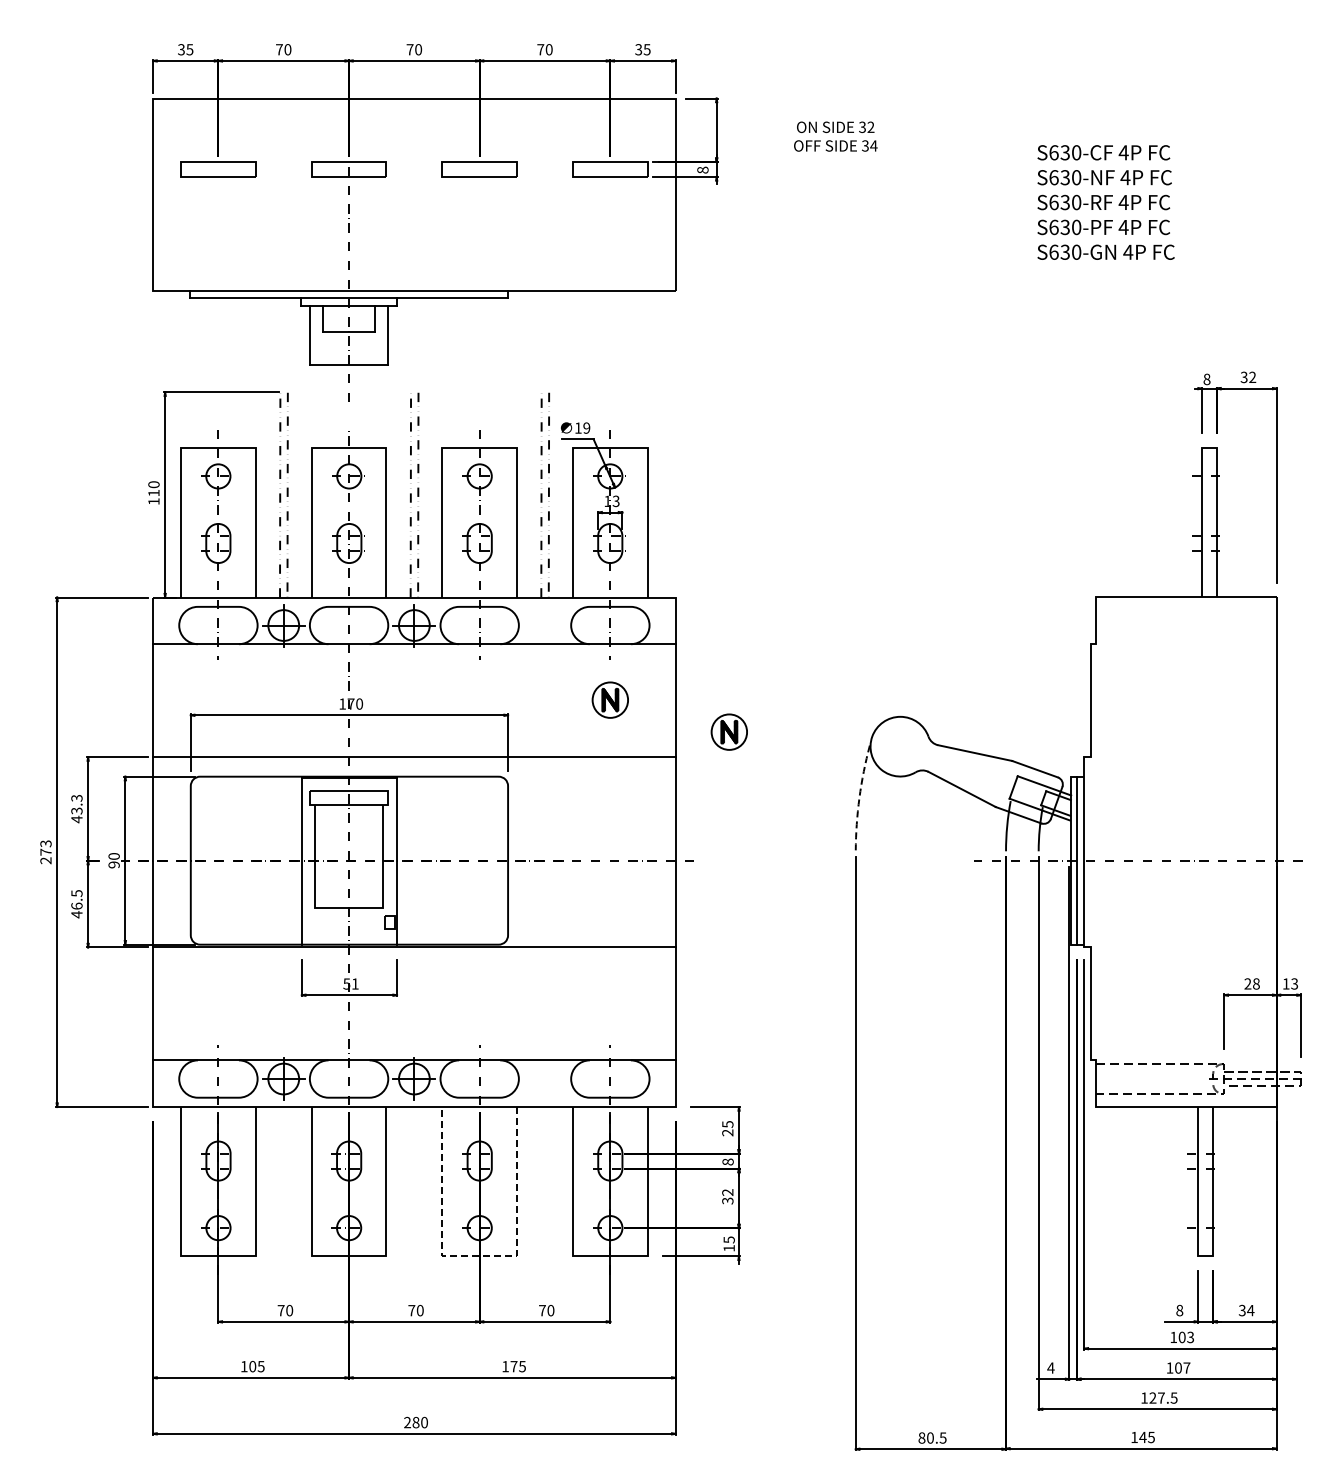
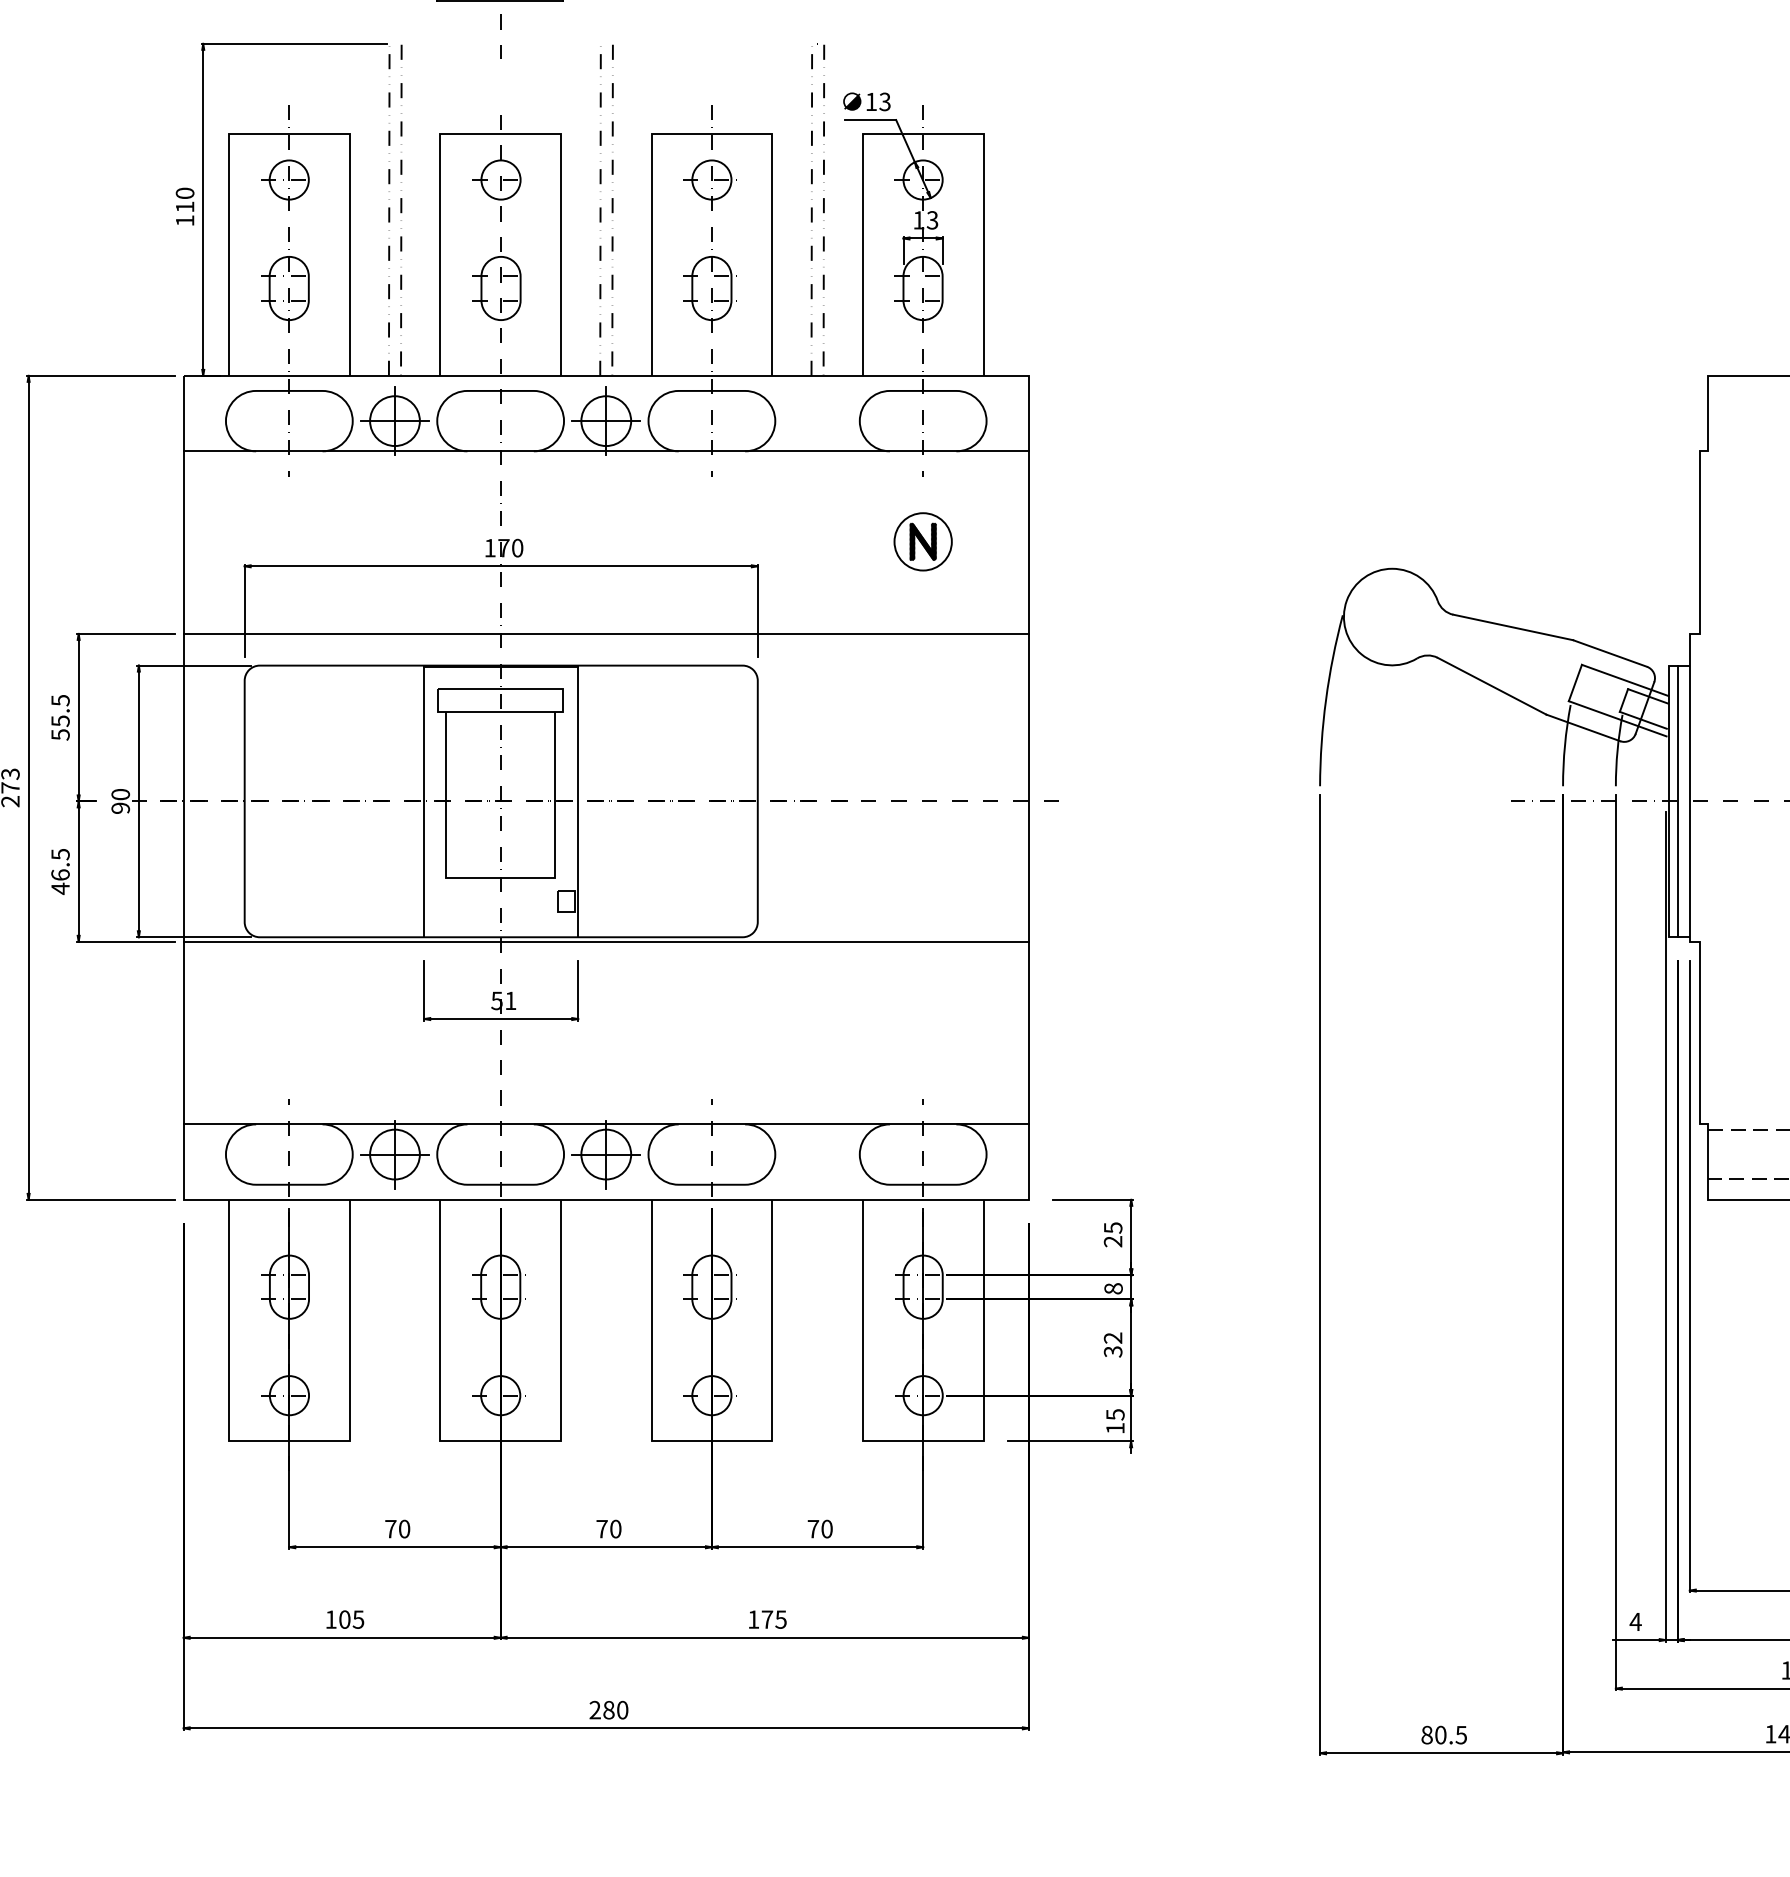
text: (586, 427) -> (884, 100), 19 -> 13
part: (728, 731) -> (1114, 592), removed
arc: (859, 797) -> (1326, 699), dashed -> solid
text: (76, 808) -> (59, 717), 43.3 -> 55.5
line: (479, 1256) -> (711, 1441), dashed -> solid

